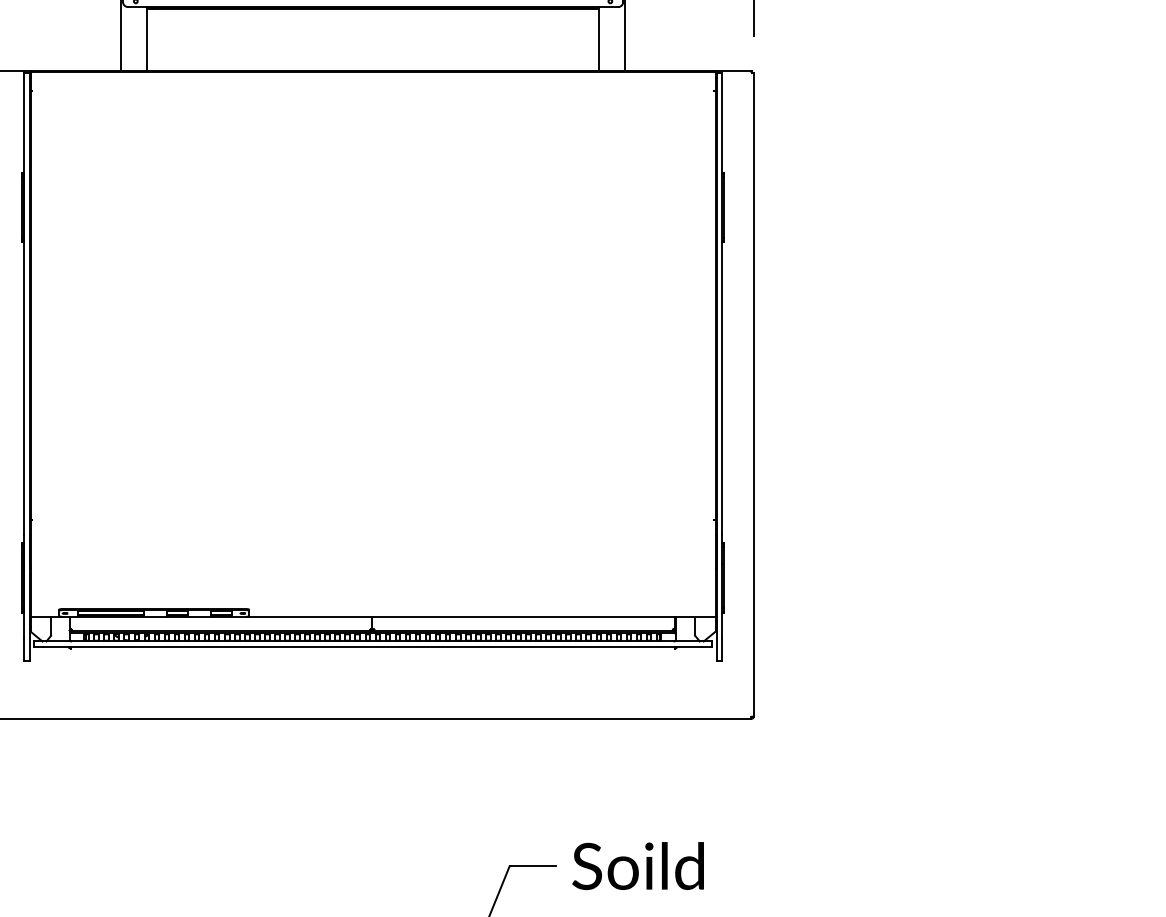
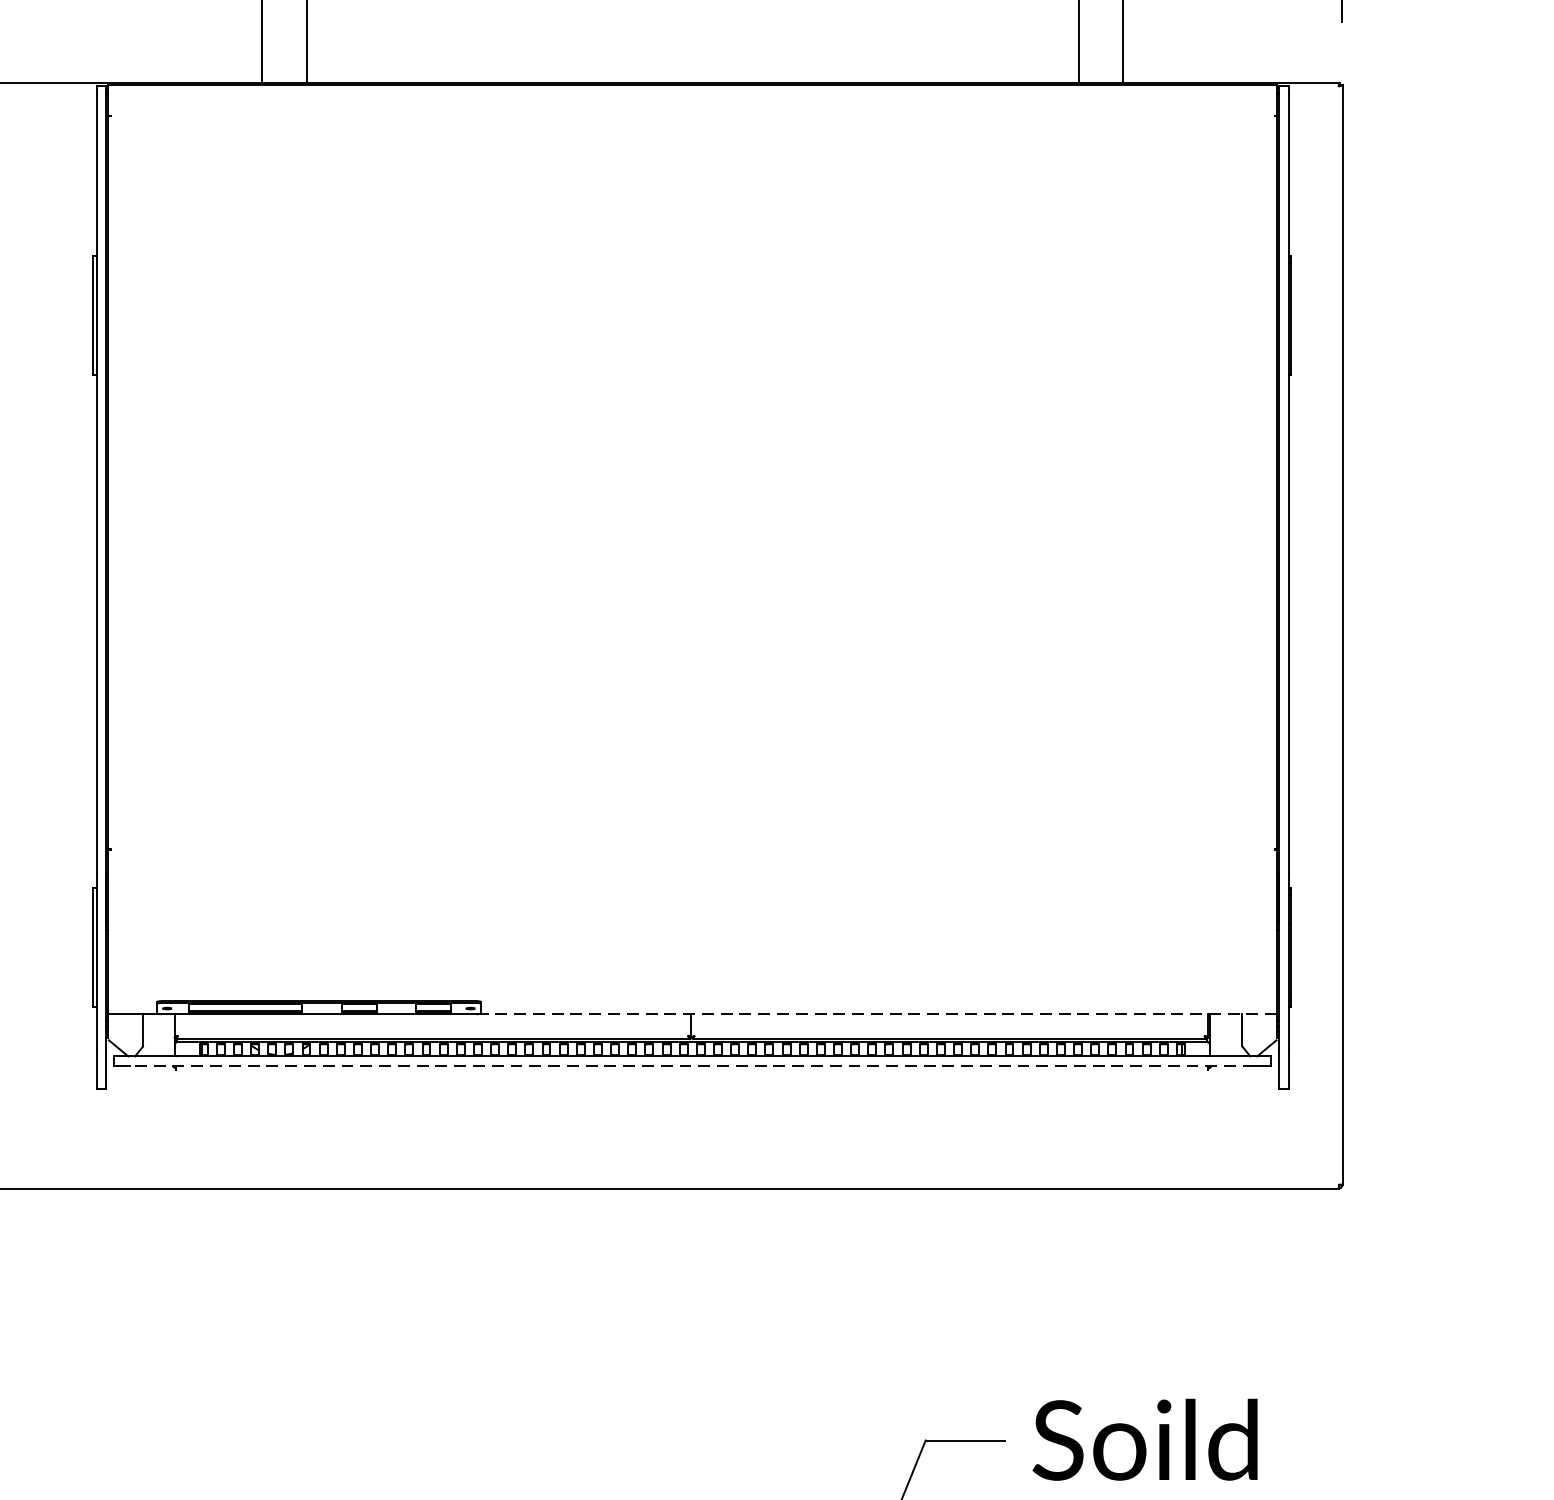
line: (481, 616) -> (877, 1013), solid -> dashed
line: (372, 647) -> (691, 1066), solid -> dashed

